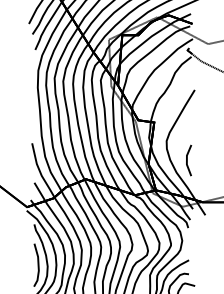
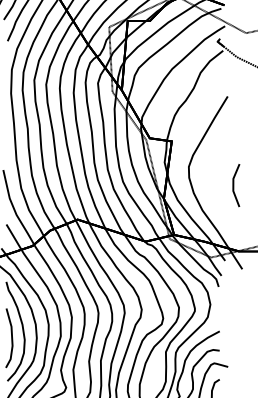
part: (189, 160) -> (236, 185), moved

